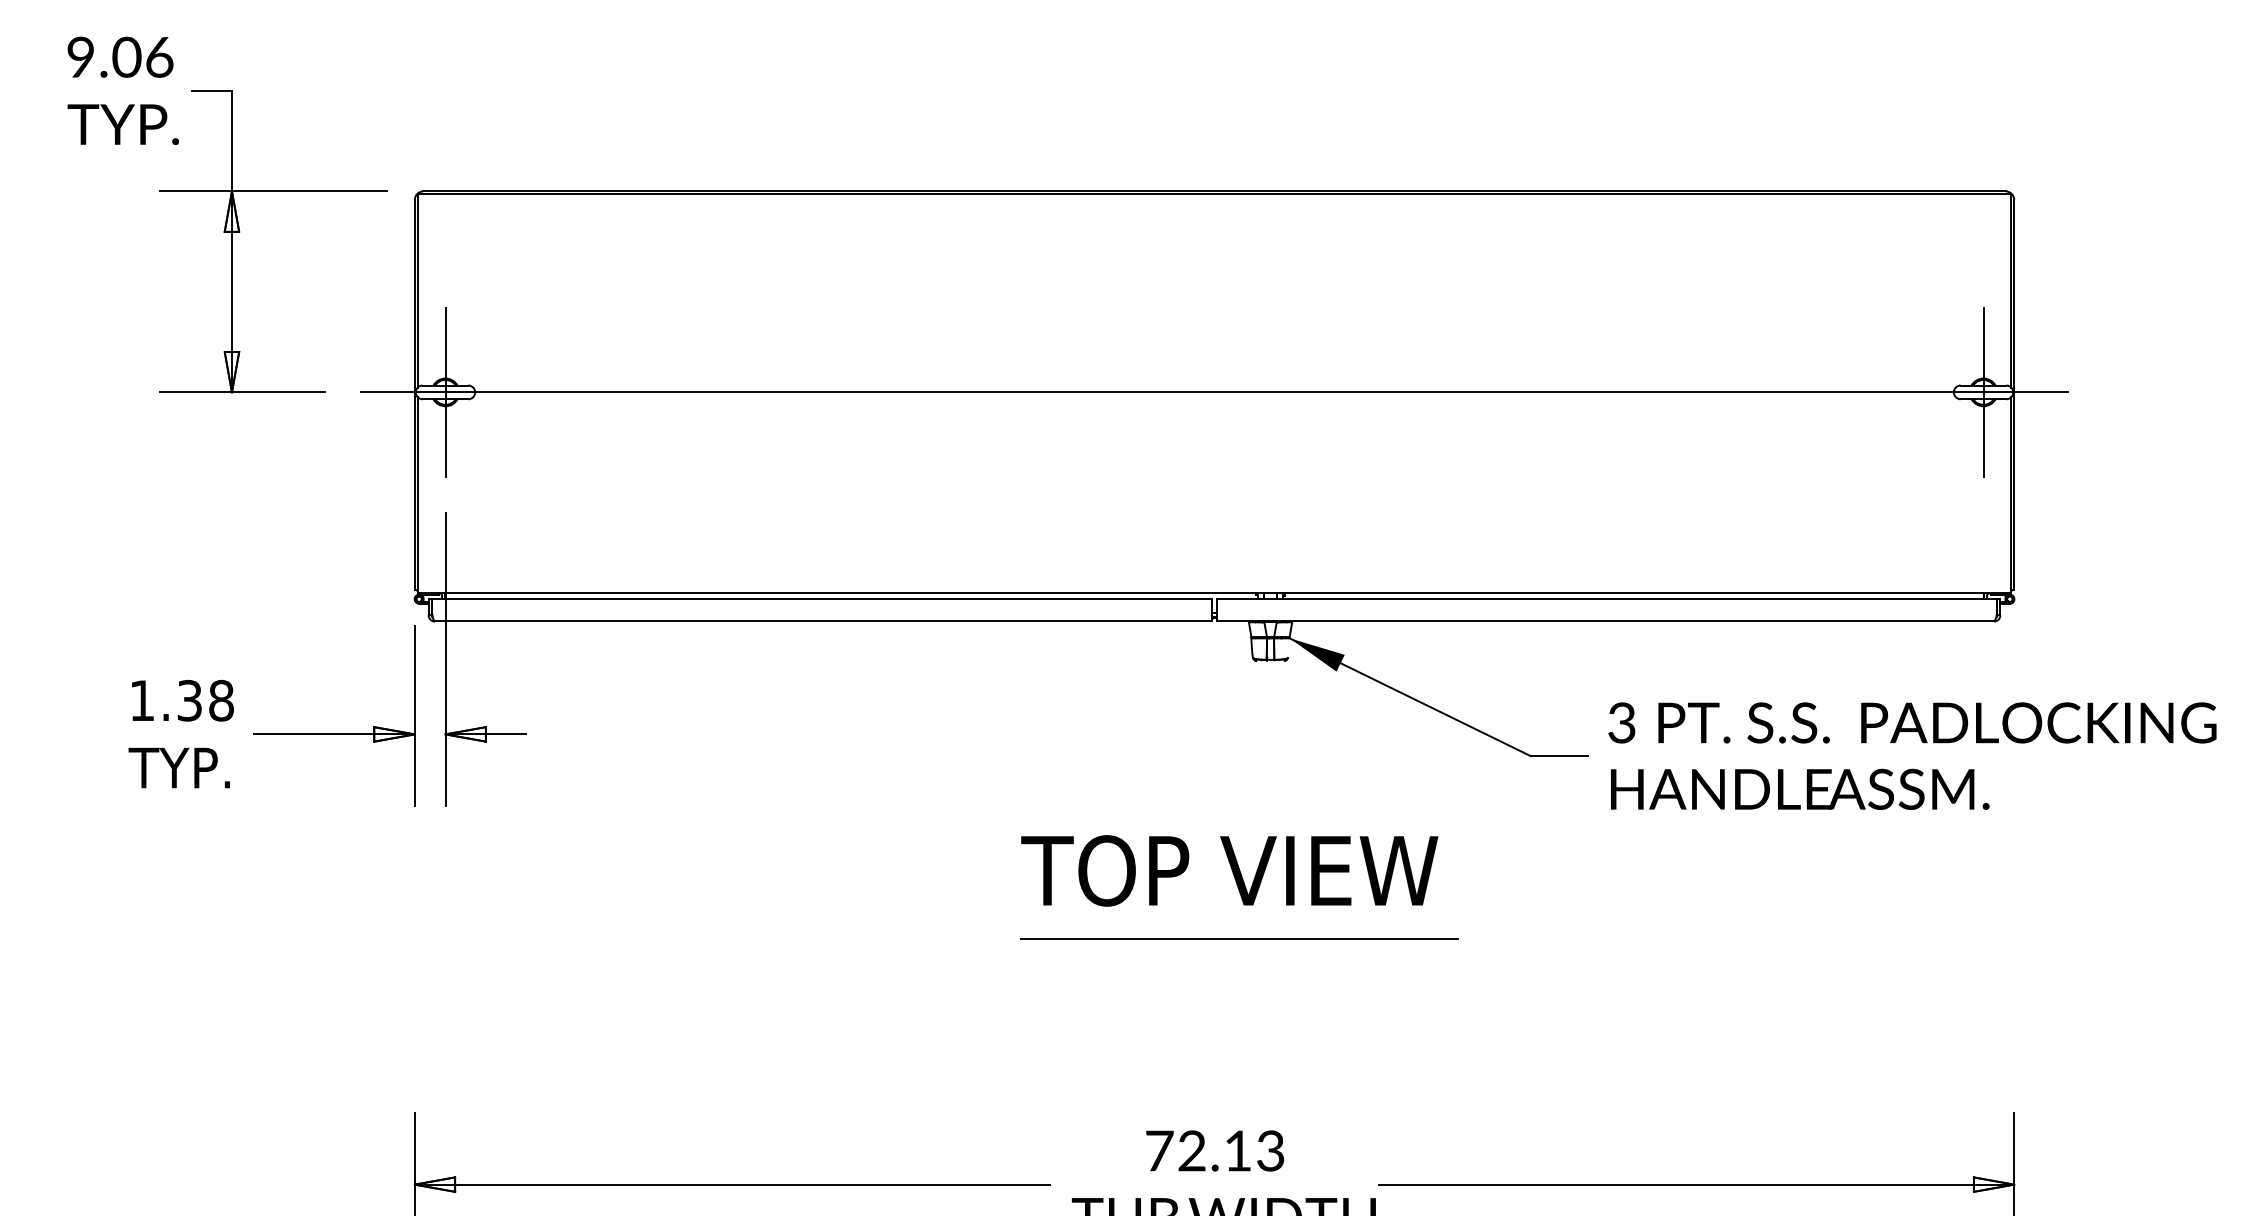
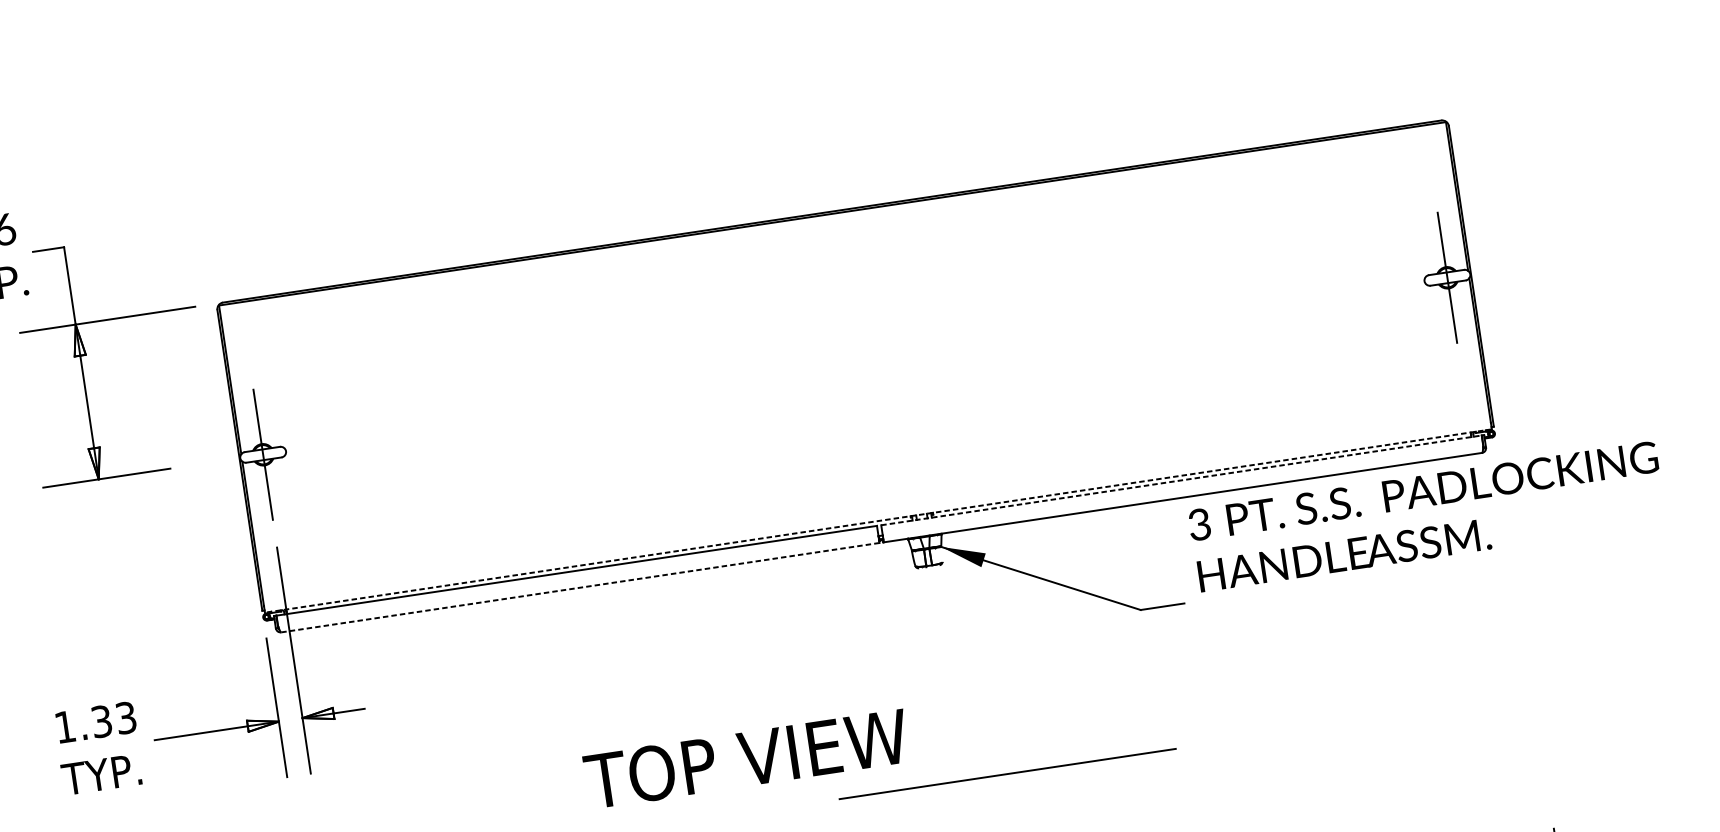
line: (1214, 392) -> (855, 366), removed
line: (1214, 593) -> (878, 521), solid -> dashed
line: (1607, 599) -> (1181, 480), solid -> dashed
line: (822, 621) -> (579, 587), solid -> dashed
text: (221, 700) -> (126, 717), 1.38 -> 1.33
text: (1912, 755) -> (1427, 516), moved
text: (1229, 870) -> (746, 758), moved
line: (1239, 938) -> (1007, 773), moved

